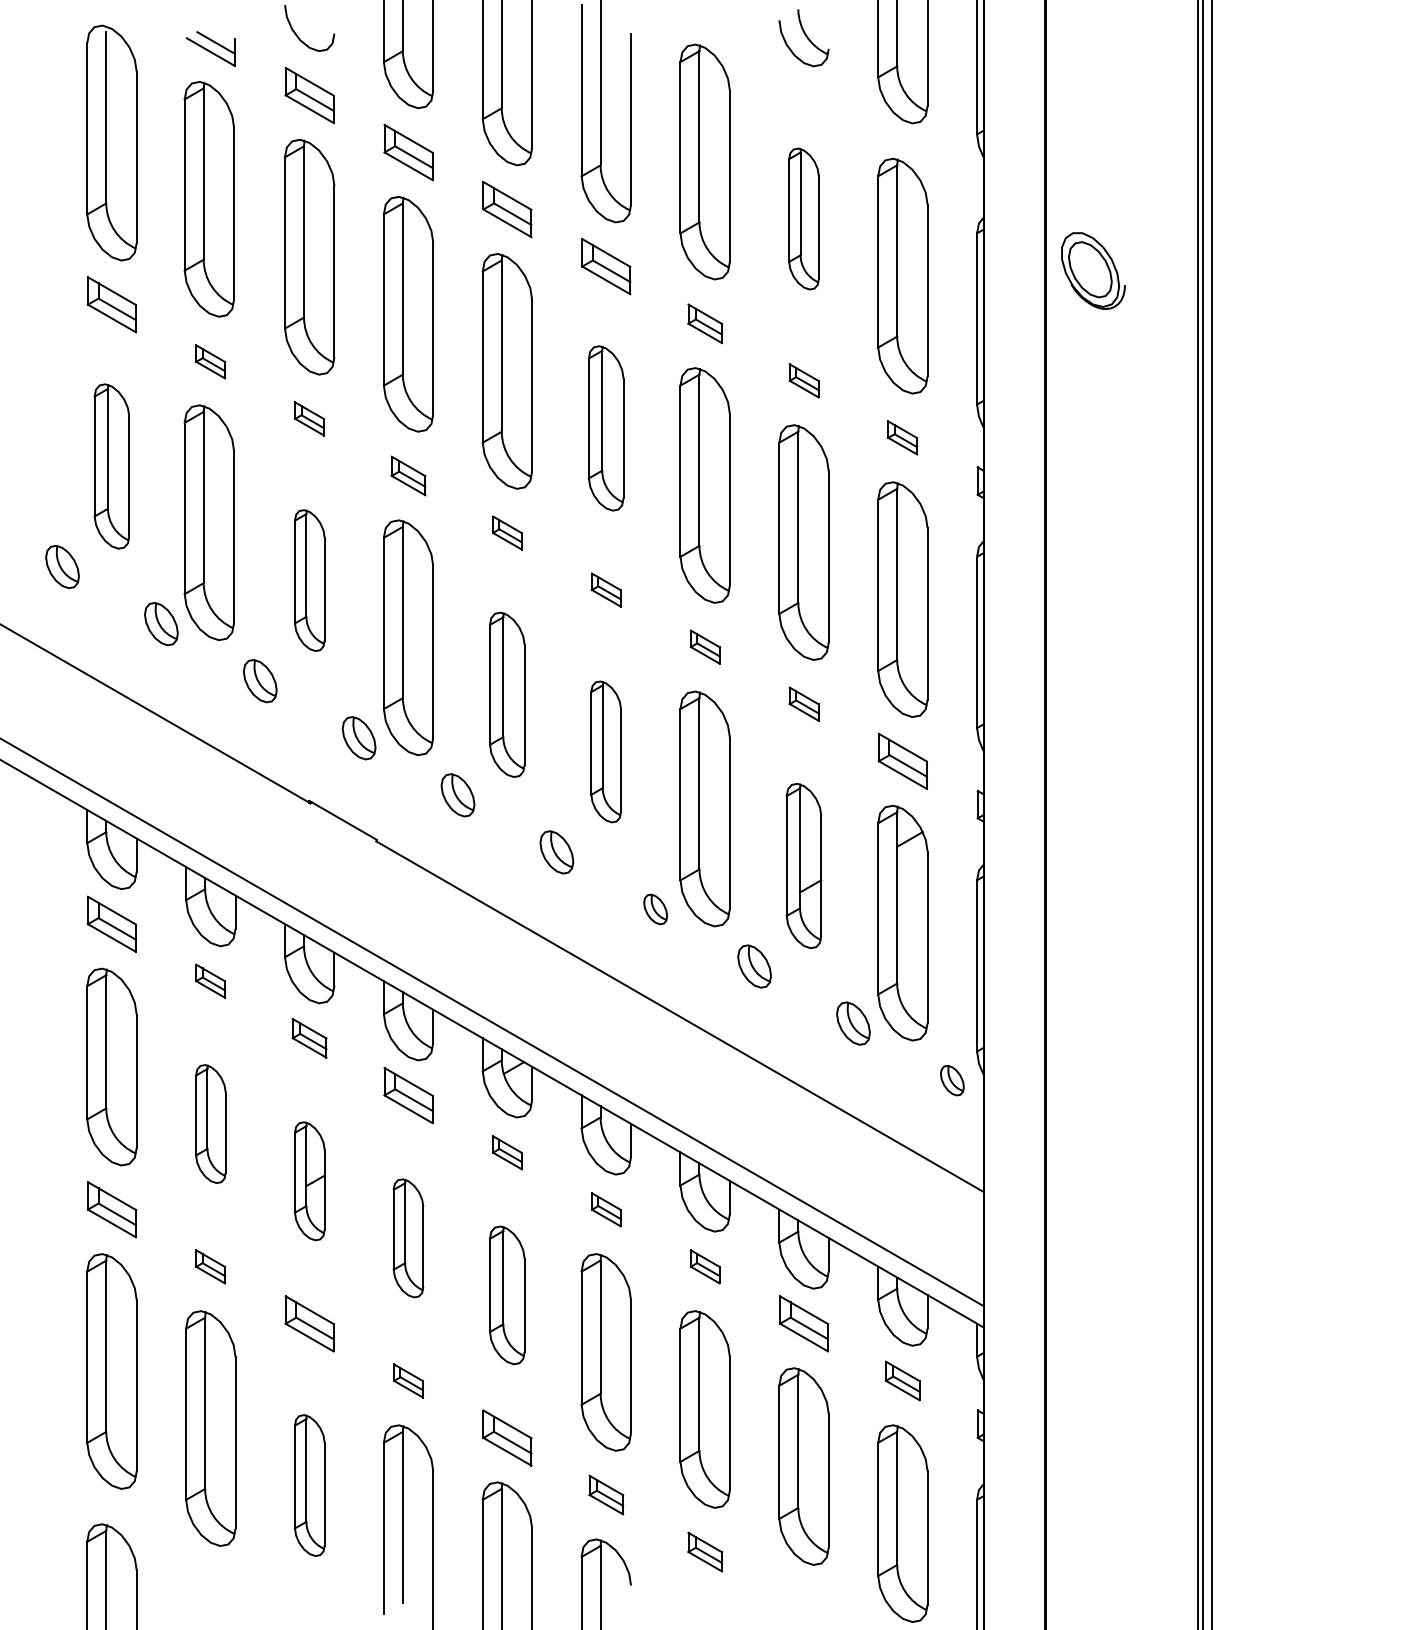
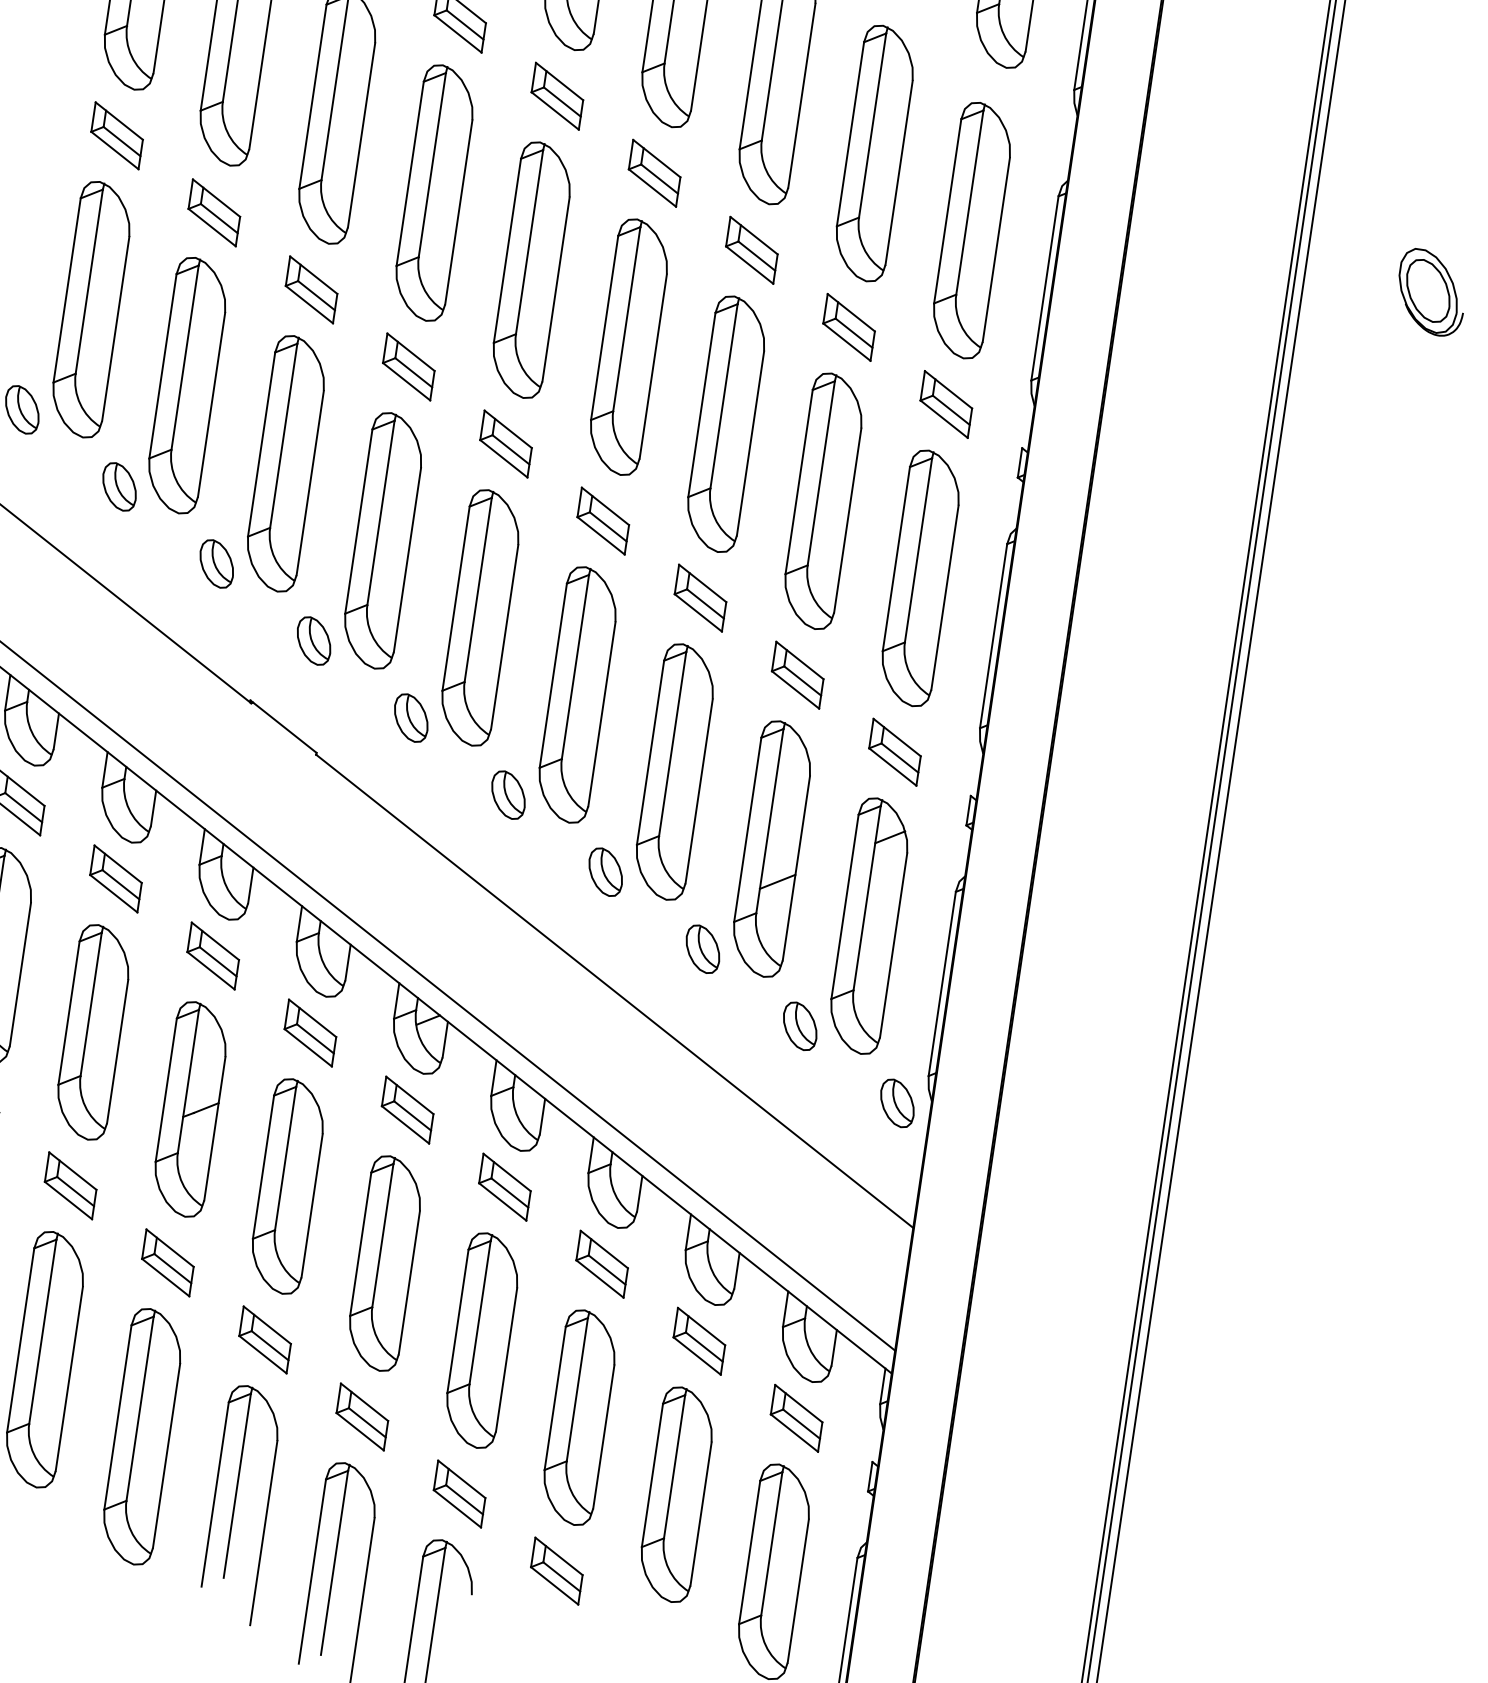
part: (803, 218) -> (874, 152), size x1.67
part: (1093, 270) -> (1431, 292), moved
part: (705, 323) -> (752, 250), size x1.43
part: (210, 361) -> (214, 212), size x1.67
part: (804, 380) -> (849, 327), size x1.67
part: (309, 418) -> (311, 289), size x1.67
part: (605, 428) -> (628, 347), size x1.43
part: (902, 437) -> (945, 403), size x1.67
part: (111, 466) -> (90, 309), size x1.43
part: (408, 475) -> (408, 366), size x1.43
part: (507, 532) -> (506, 443), size x1.67
part: (309, 580) -> (285, 463), size x1.67
part: (606, 589) -> (603, 520), size x1.67
part: (705, 646) -> (700, 597), size x1.67
part: (506, 694) -> (479, 617), size x1.43
part: (804, 703) -> (798, 674), size x1.67
part: (605, 751) -> (576, 694), size x1.67
part: (803, 865) -> (771, 848), size x1.43
part: (655, 909) -> (605, 872), size x1.43
part: (210, 980) -> (115, 877), size x1.67
part: (309, 1037) -> (213, 954), size x1.43
part: (952, 1080) -> (897, 1103), size x1.43
part: (210, 1123) -> (93, 1031), size x1.67
part: (507, 1152) -> (407, 1109), size x1.67
part: (309, 1181) -> (190, 1109), size x1.67
part: (606, 1209) -> (505, 1187), size x1.67
part: (408, 1238) -> (287, 1186), size x1.67
part: (210, 1266) -> (70, 1185), size x1.67
part: (705, 1266) -> (602, 1264), size x1.67
part: (506, 1295) -> (383, 1263), size x1.43
part: (408, 1380) -> (265, 1339), size x1.67
part: (902, 1380) -> (796, 1417), size x1.43
part: (309, 1485) -> (142, 1436), size x1.67
part: (606, 1494) -> (459, 1493), size x1.43
part: (705, 1551) -> (557, 1570), size x1.43

